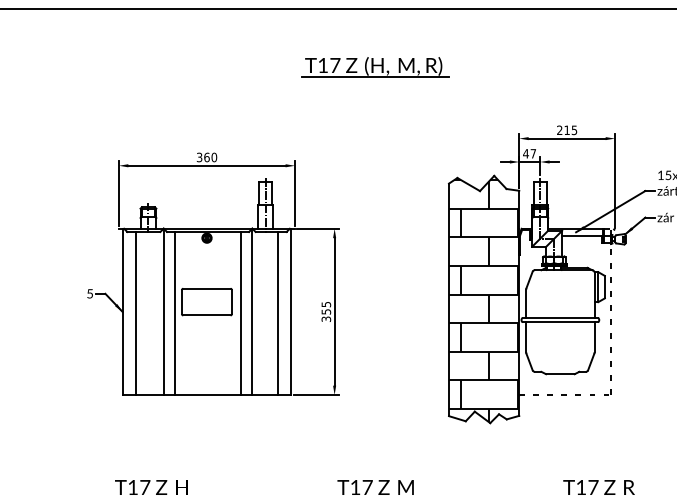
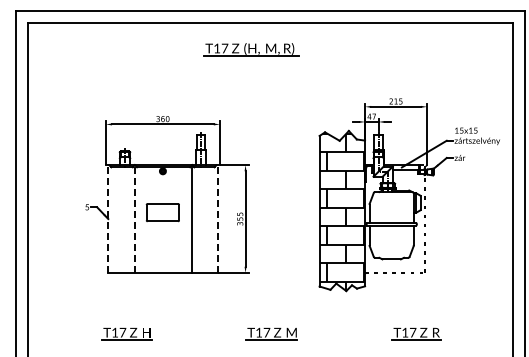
part: (376, 67) -> (251, 49), moved
line: (122, 312) -> (108, 219), solid -> dashed
line: (135, 312) -> (116, 219), removed
line: (163, 312) -> (134, 219), solid -> dashed
line: (175, 312) -> (142, 219), removed
line: (240, 312) -> (184, 219), removed
line: (277, 312) -> (208, 219), removed
line: (291, 312) -> (217, 219), solid -> dashed

